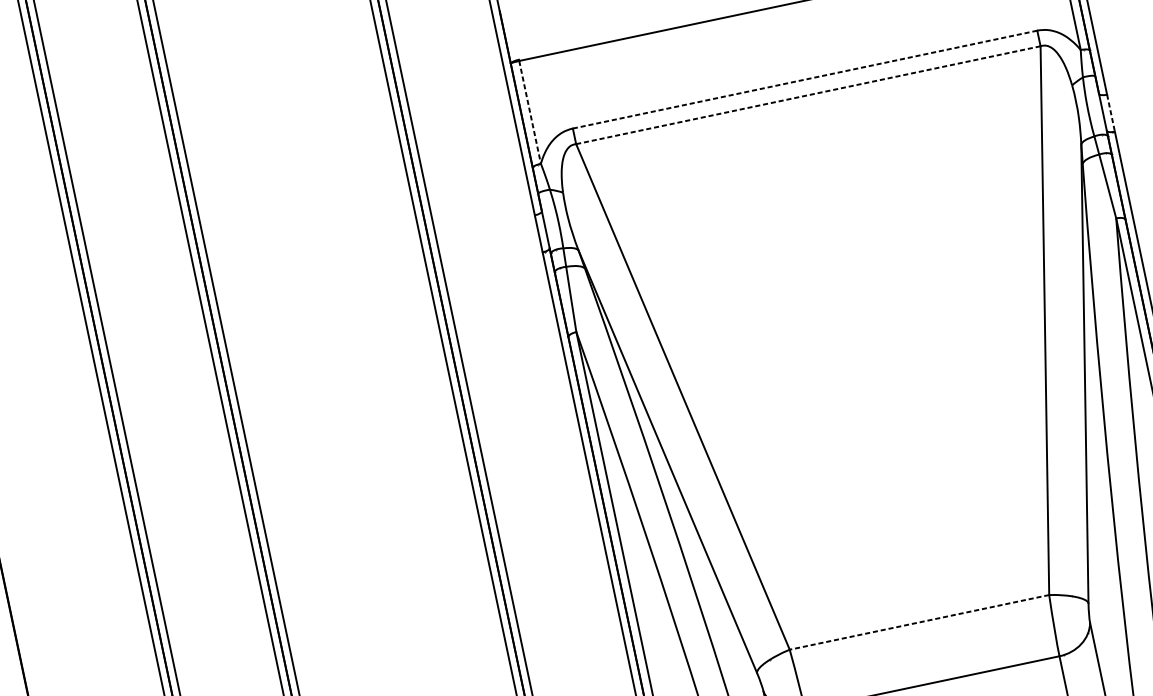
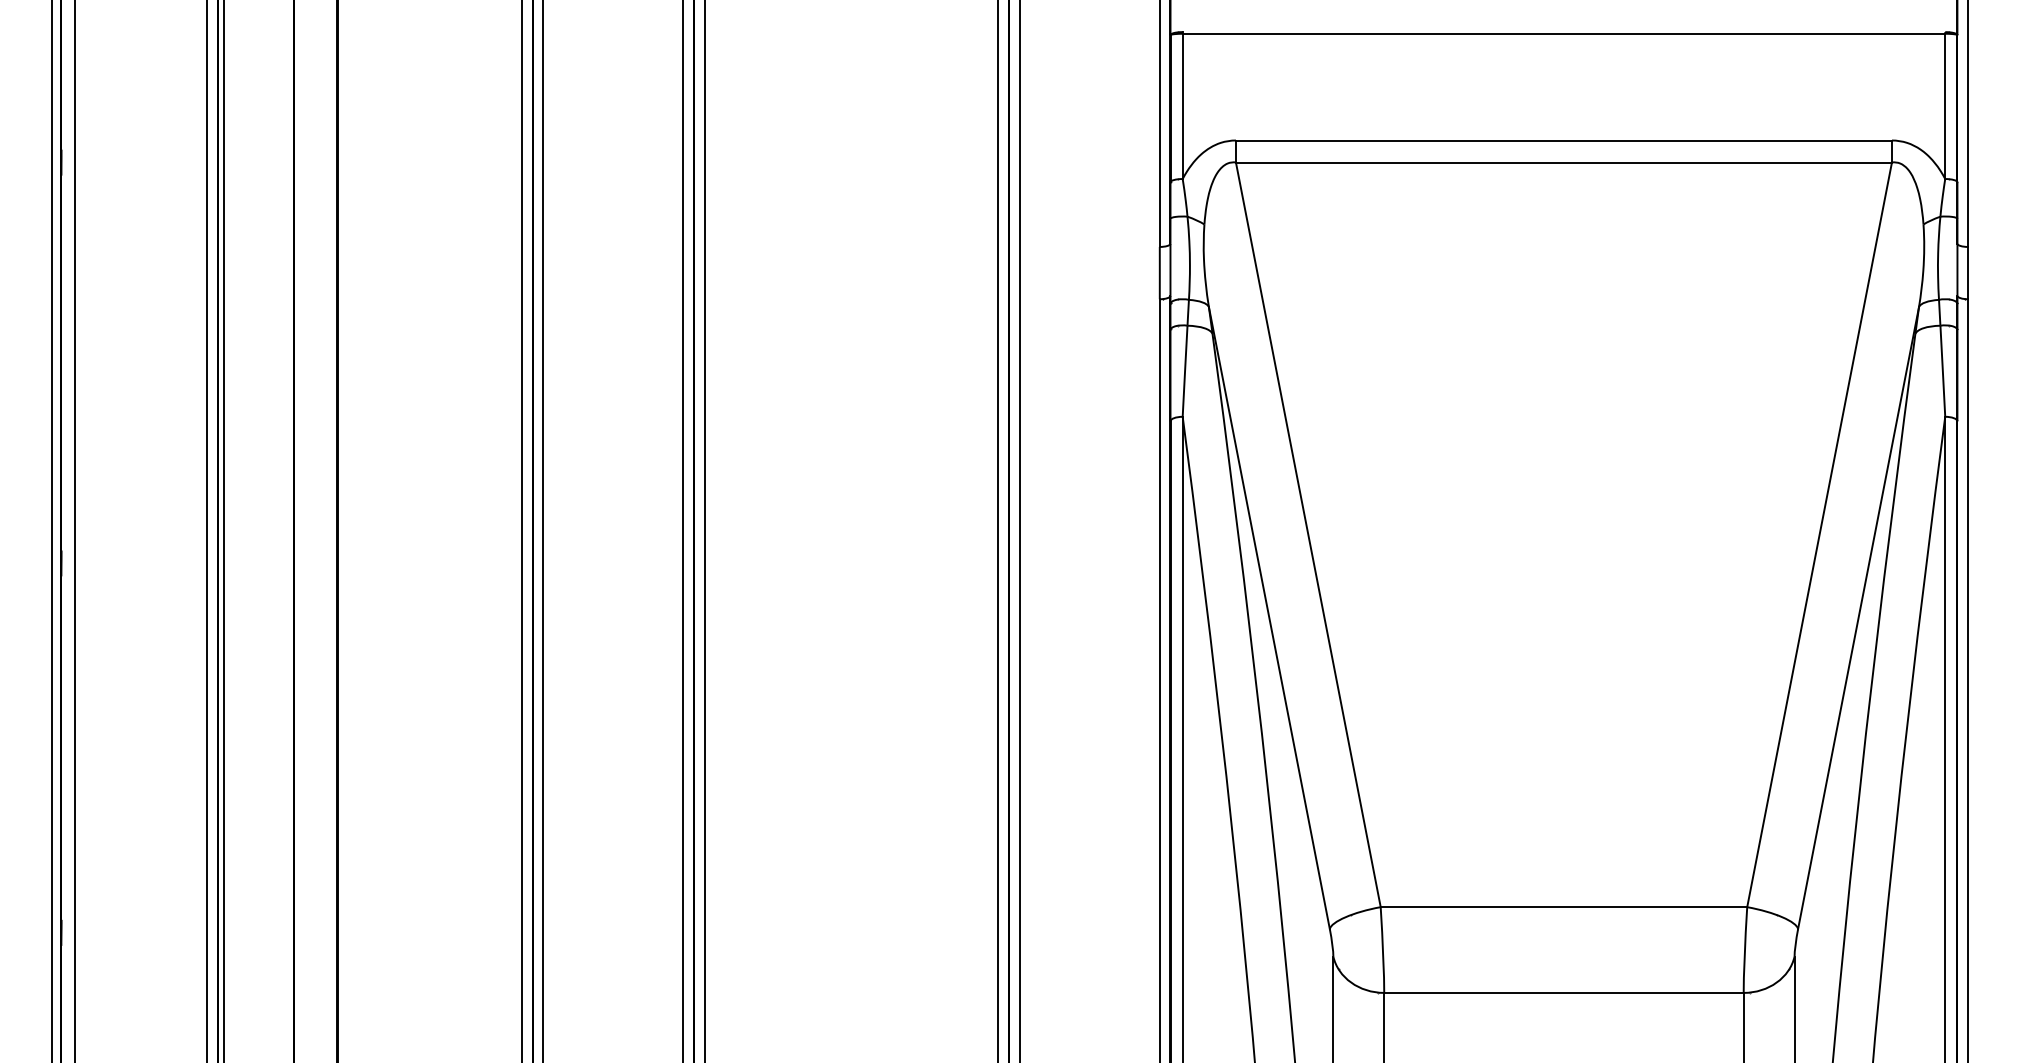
line: (804, 79) -> (1563, 140), dashed -> solid
line: (808, 95) -> (1563, 162), dashed -> solid
line: (529, 112) -> (1182, 106), dashed -> solid
line: (1111, 113) -> (1968, 273), dashed -> solid
line: (919, 622) -> (1563, 907), dashed -> solid

